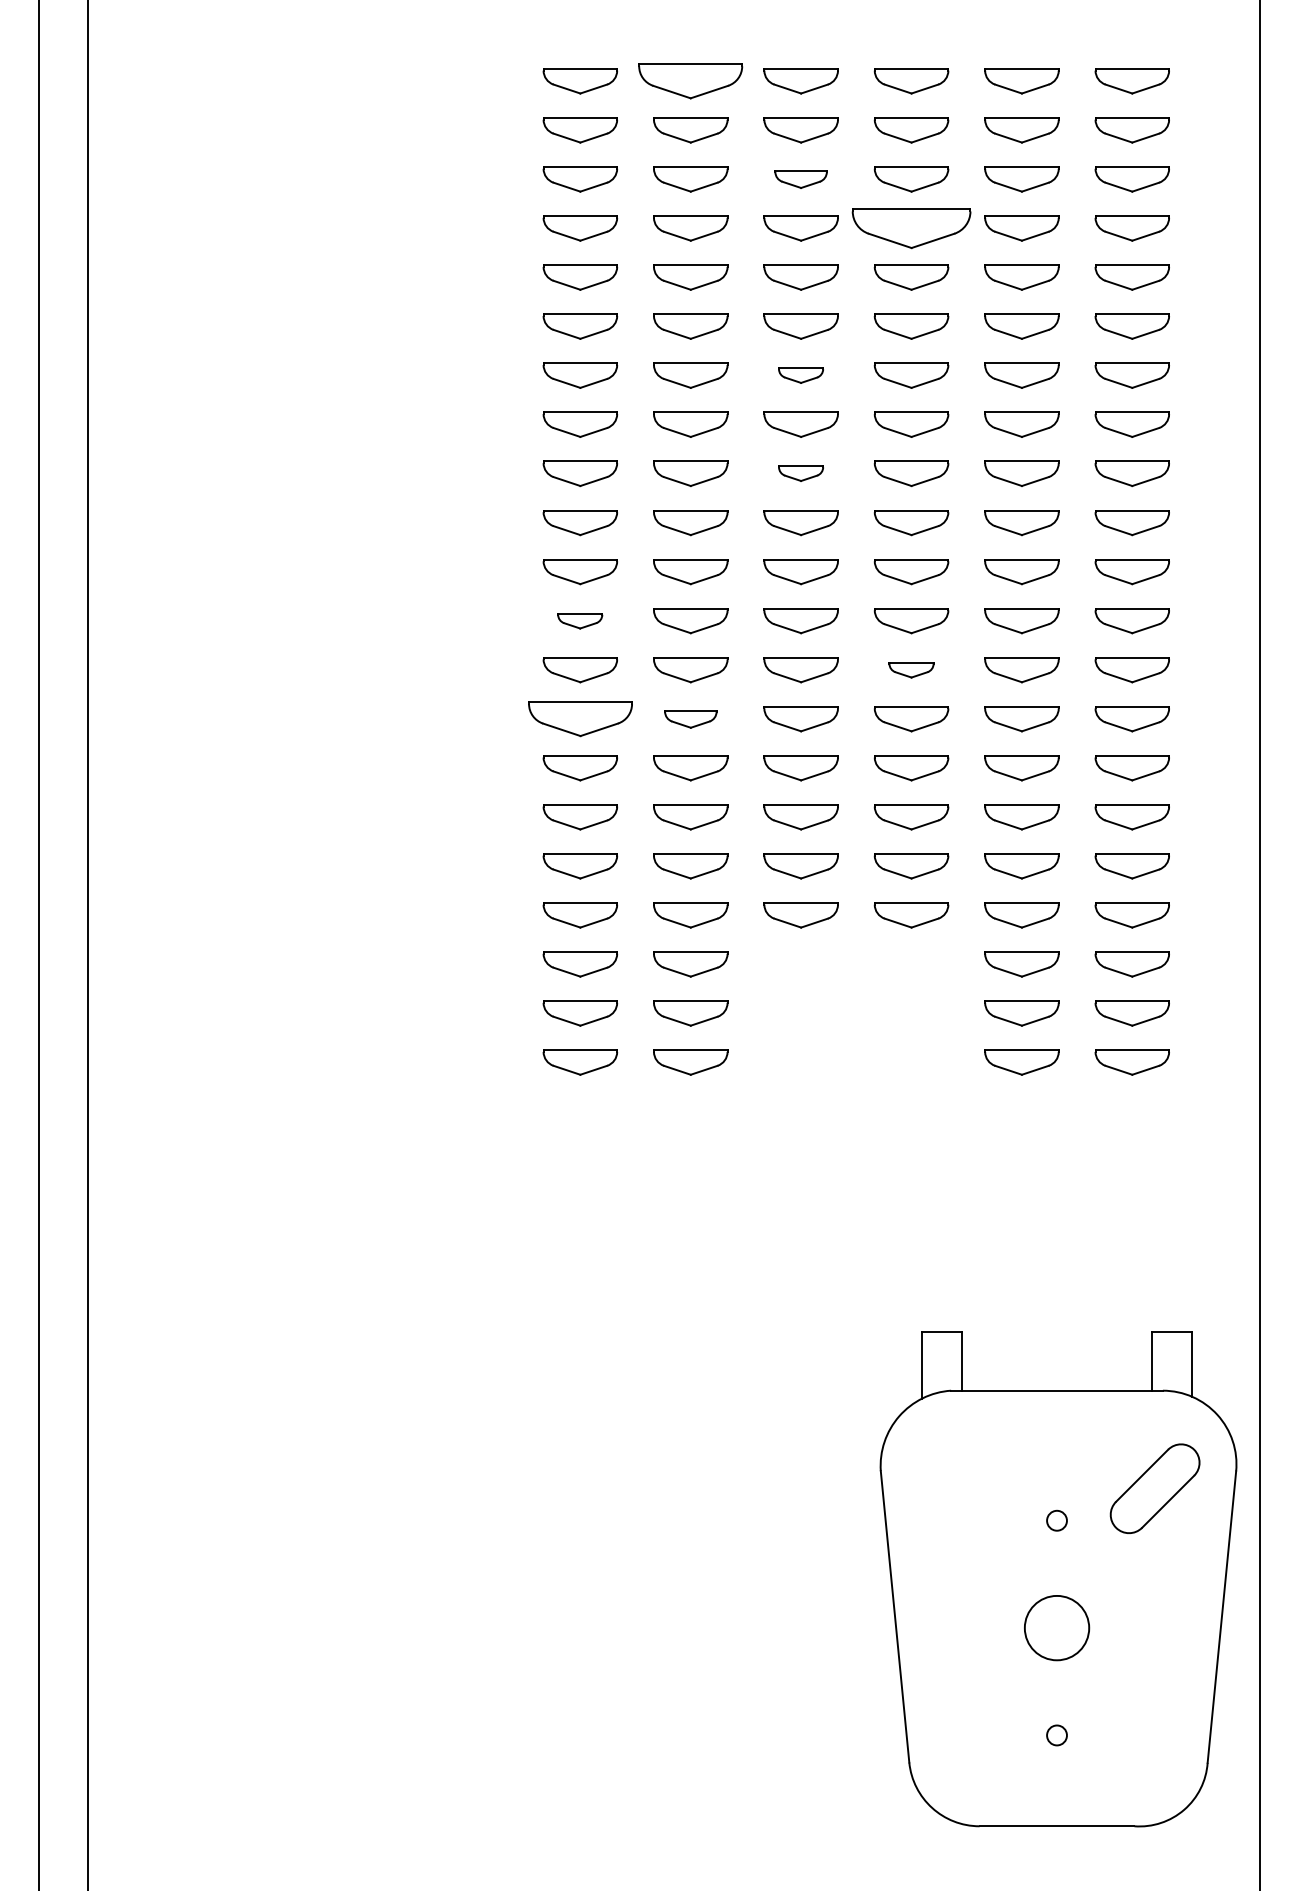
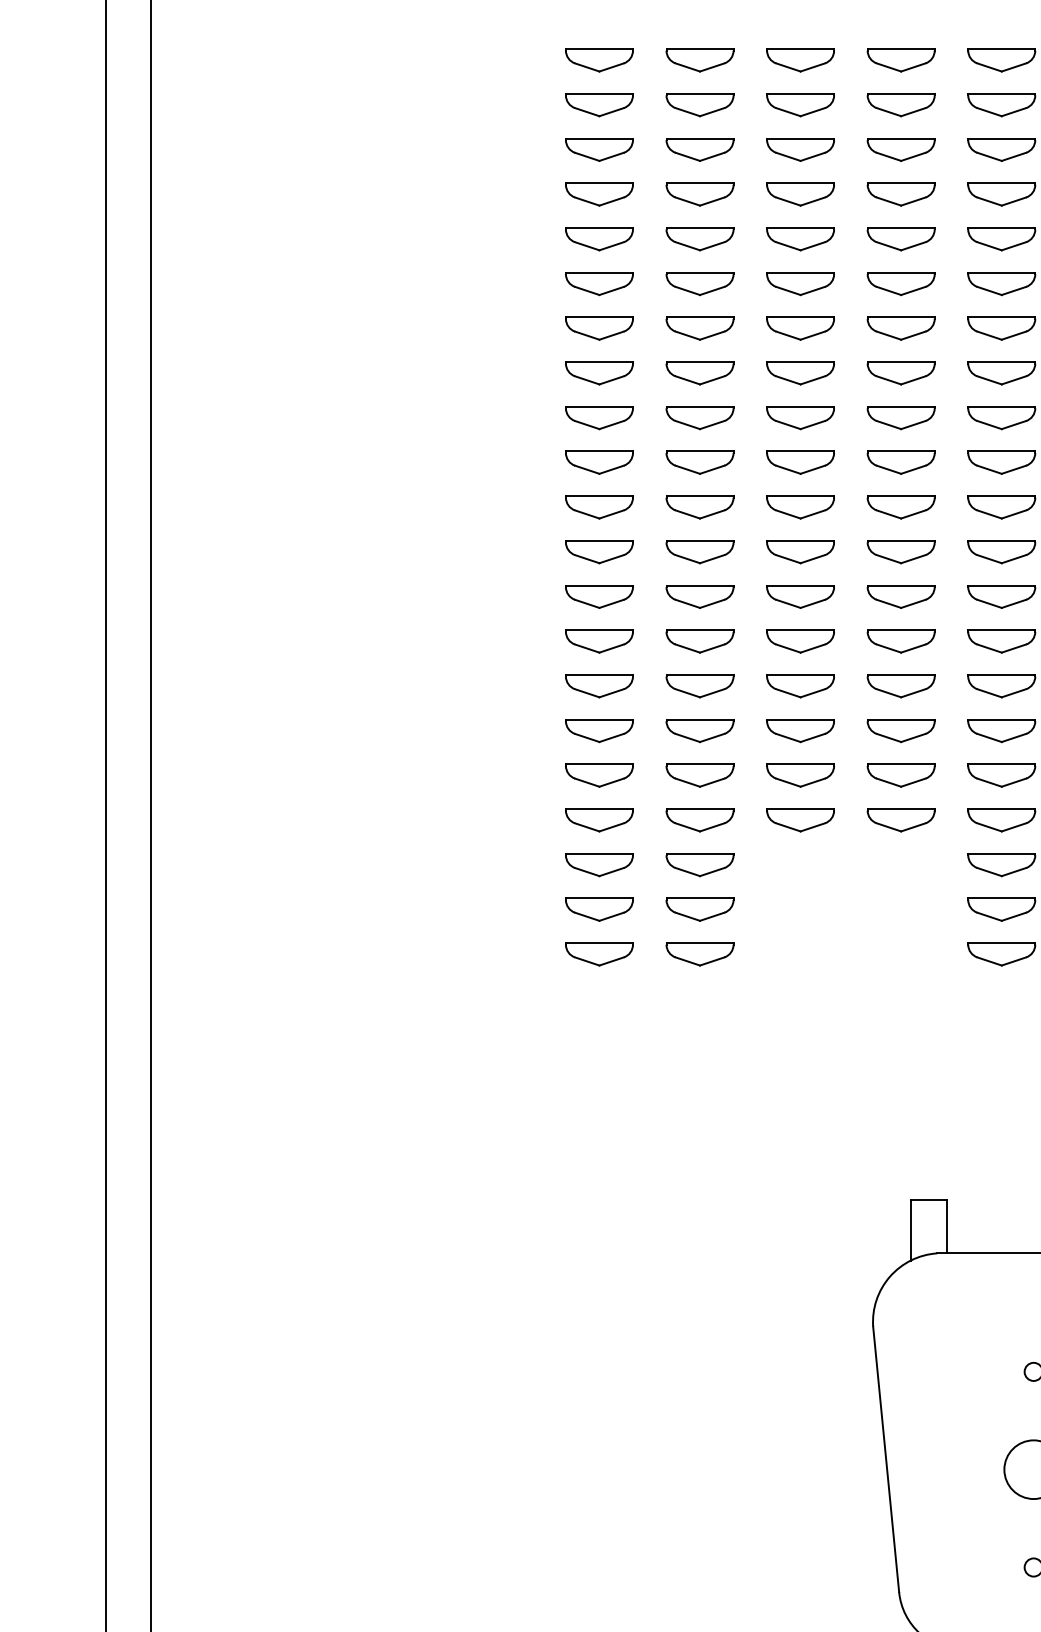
part: (690, 81) -> (699, 60), size x0.71
part: (800, 179) -> (799, 149), size x1.43
part: (911, 228) -> (901, 194), size x0.62
part: (800, 375) -> (799, 328), size x1.67
part: (800, 473) -> (799, 417), size x1.67
part: (579, 621) -> (598, 552), size x1.67
part: (911, 670) -> (901, 597), size x1.67
part: (579, 719) -> (598, 641), size x0.71
part: (690, 719) -> (699, 641), size x1.43

